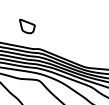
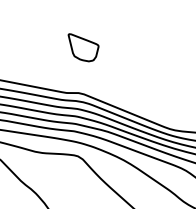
part: (27, 26) -> (83, 47), moved

